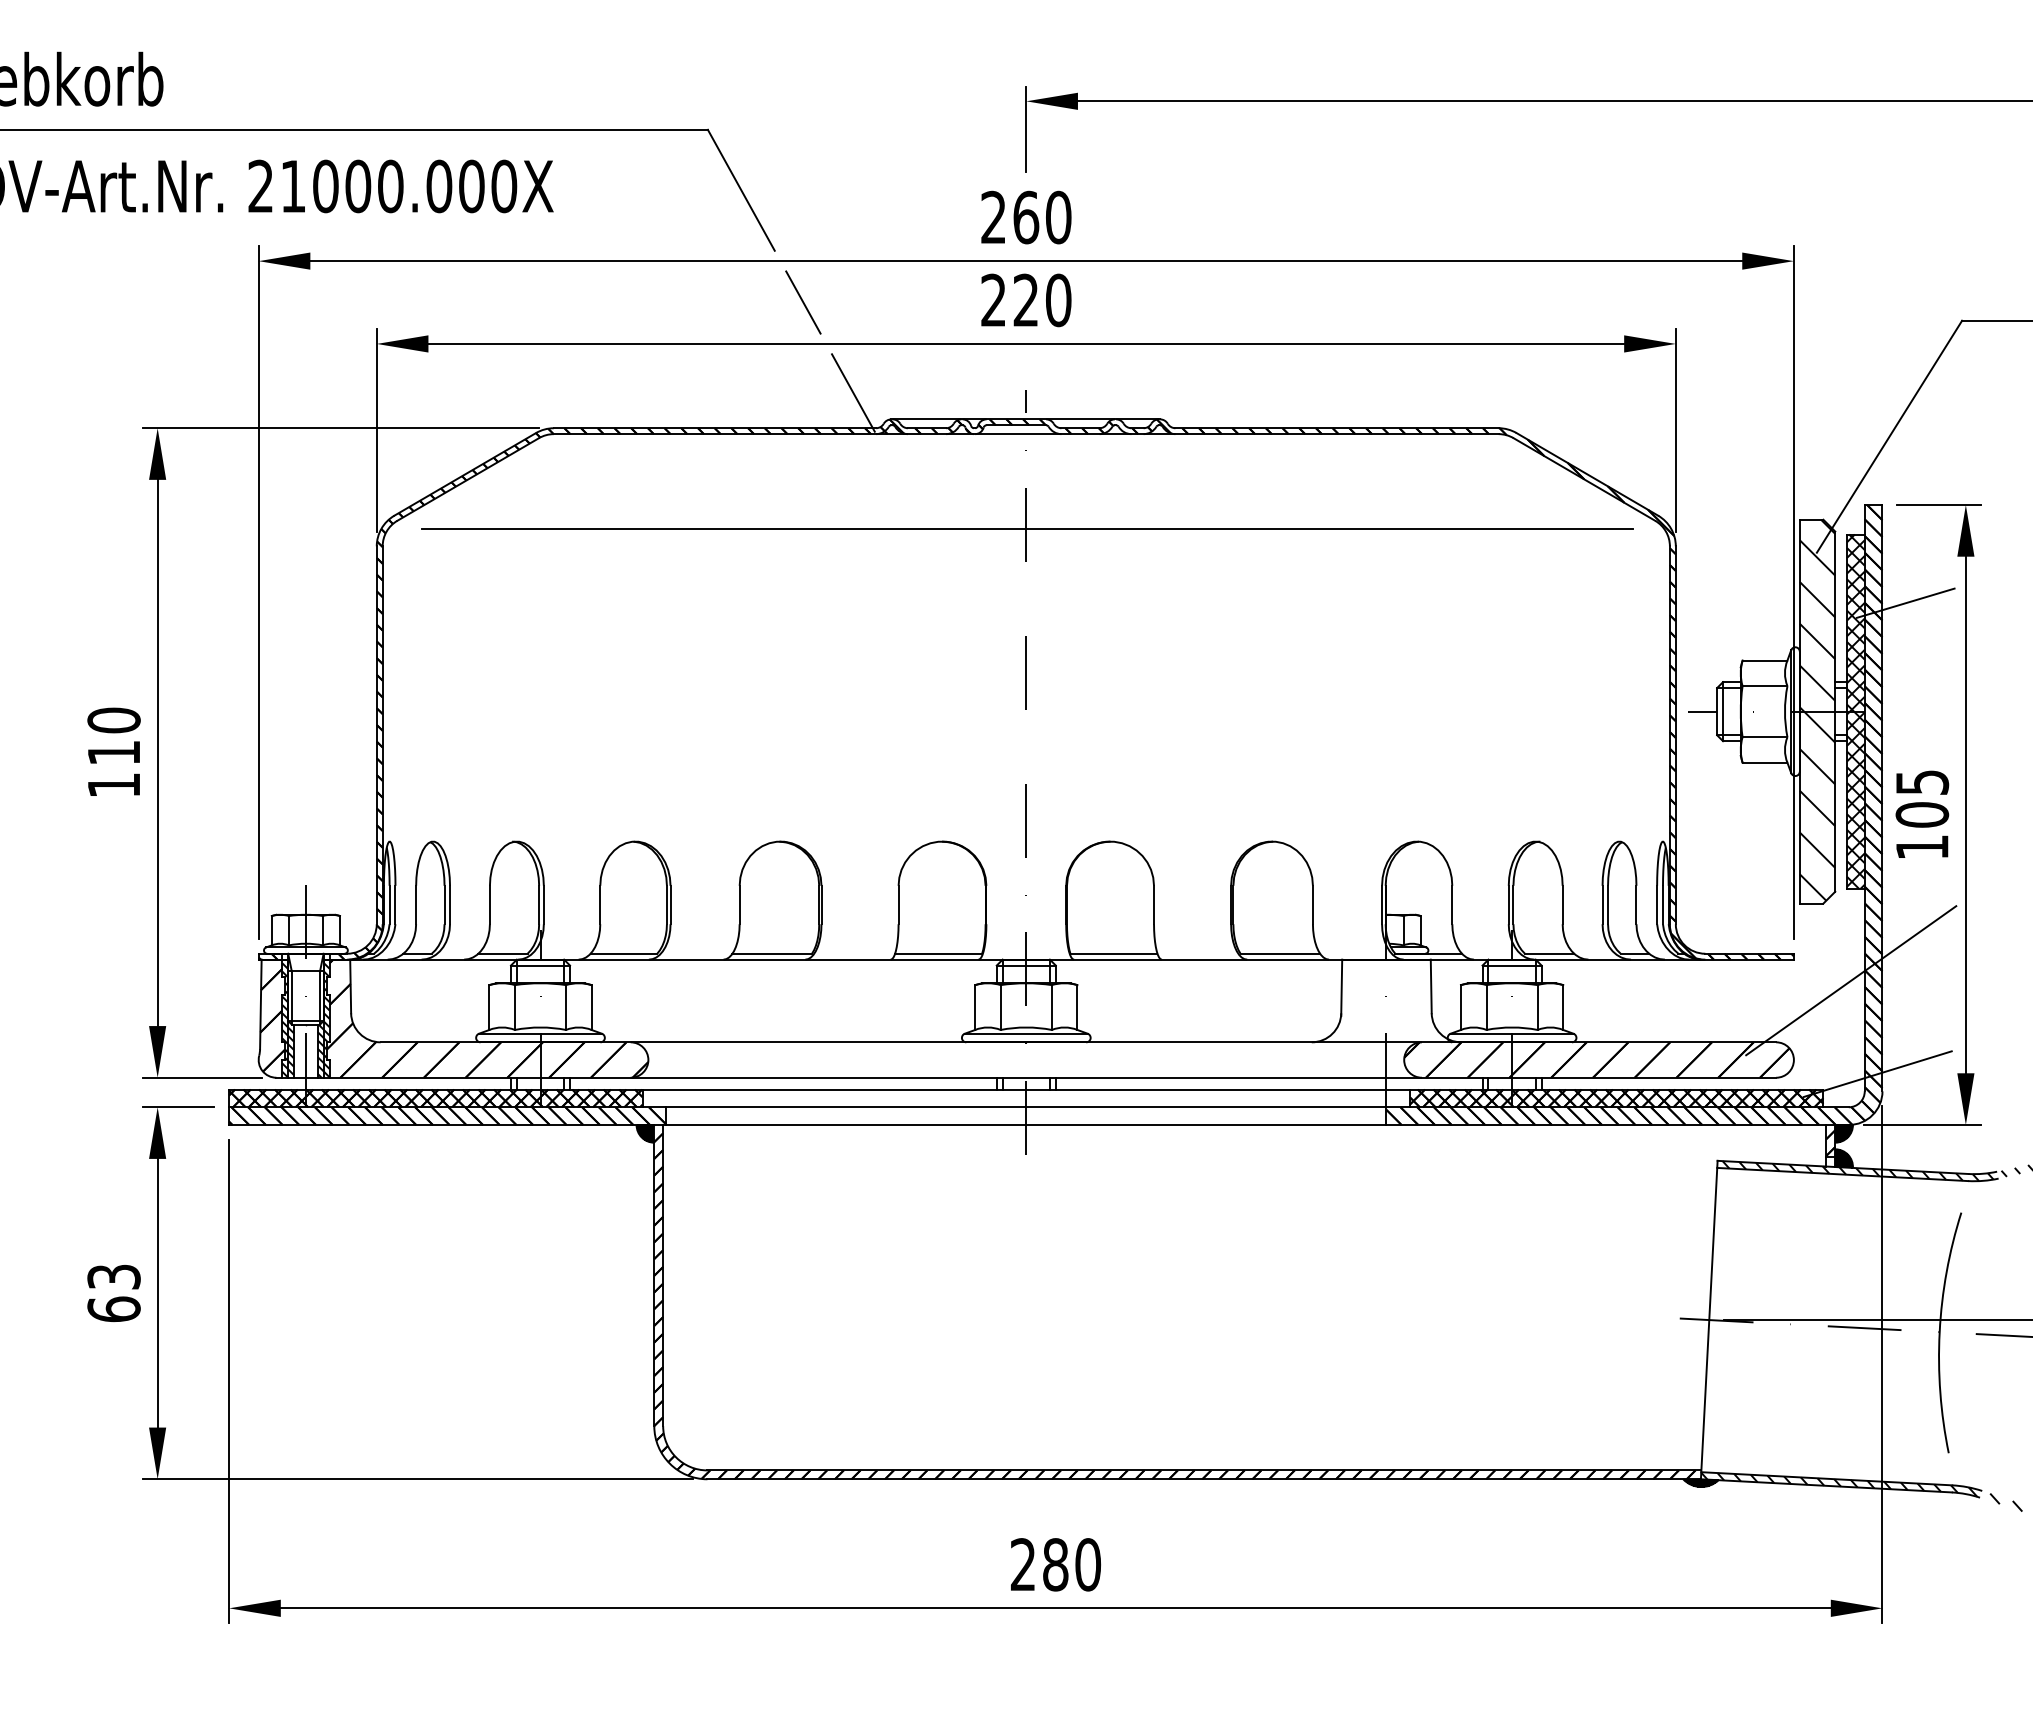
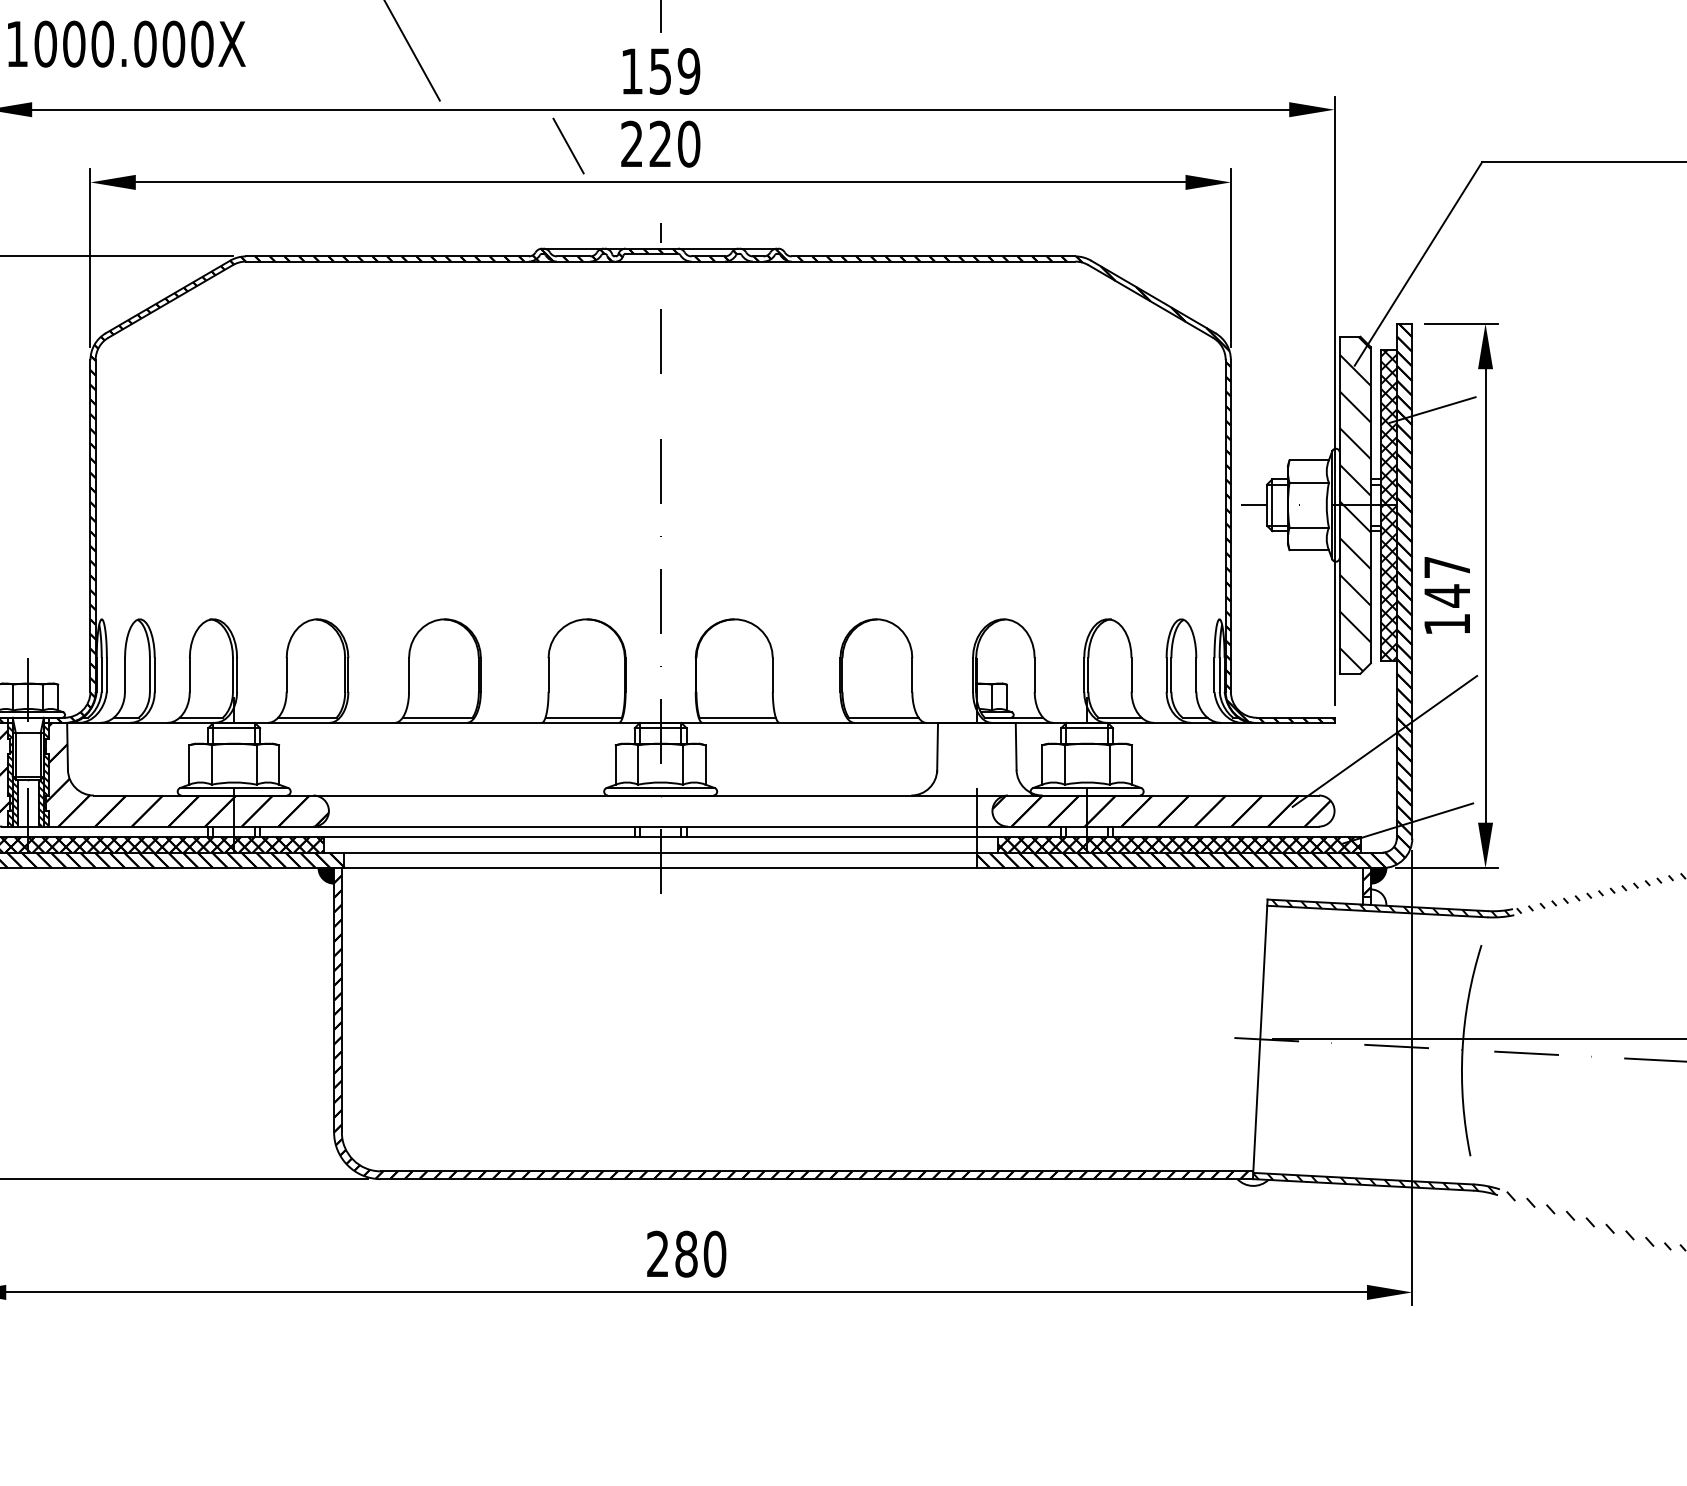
text: (1026, 217) -> (660, 71), 260 -> 159
line: (803, 302) -> (568, 146), moved
line: (853, 392) -> (508, 225), removed
line: (1027, 528) -> (661, 344), removed
text: (1922, 799) -> (1447, 582), 105 -> 147
hatch: (1843, 1158) -> (1378, 897), removed
hatch: (1700, 1482) -> (1252, 1181), removed

